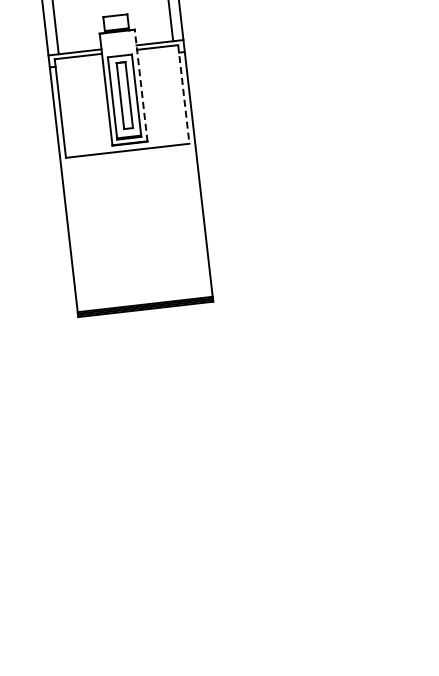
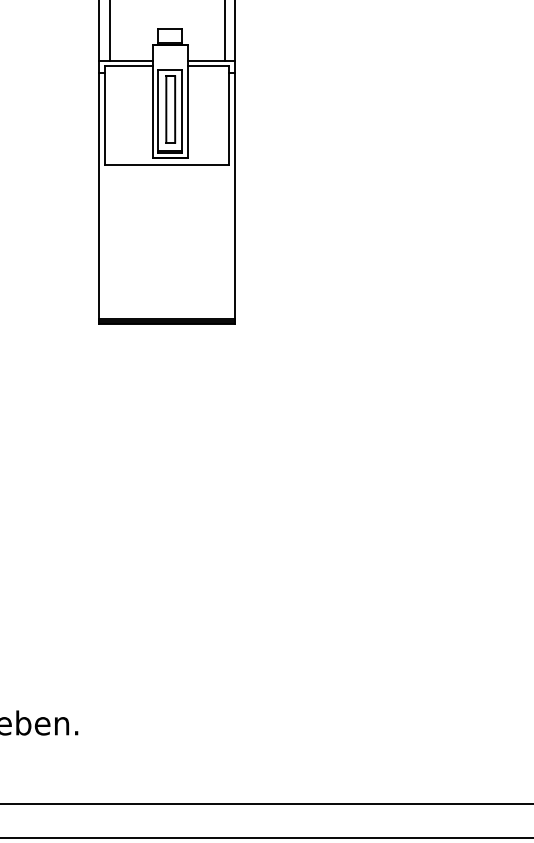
line: (141, 85) -> (188, 101), dashed -> solid
line: (183, 94) -> (229, 115), dashed -> solid

